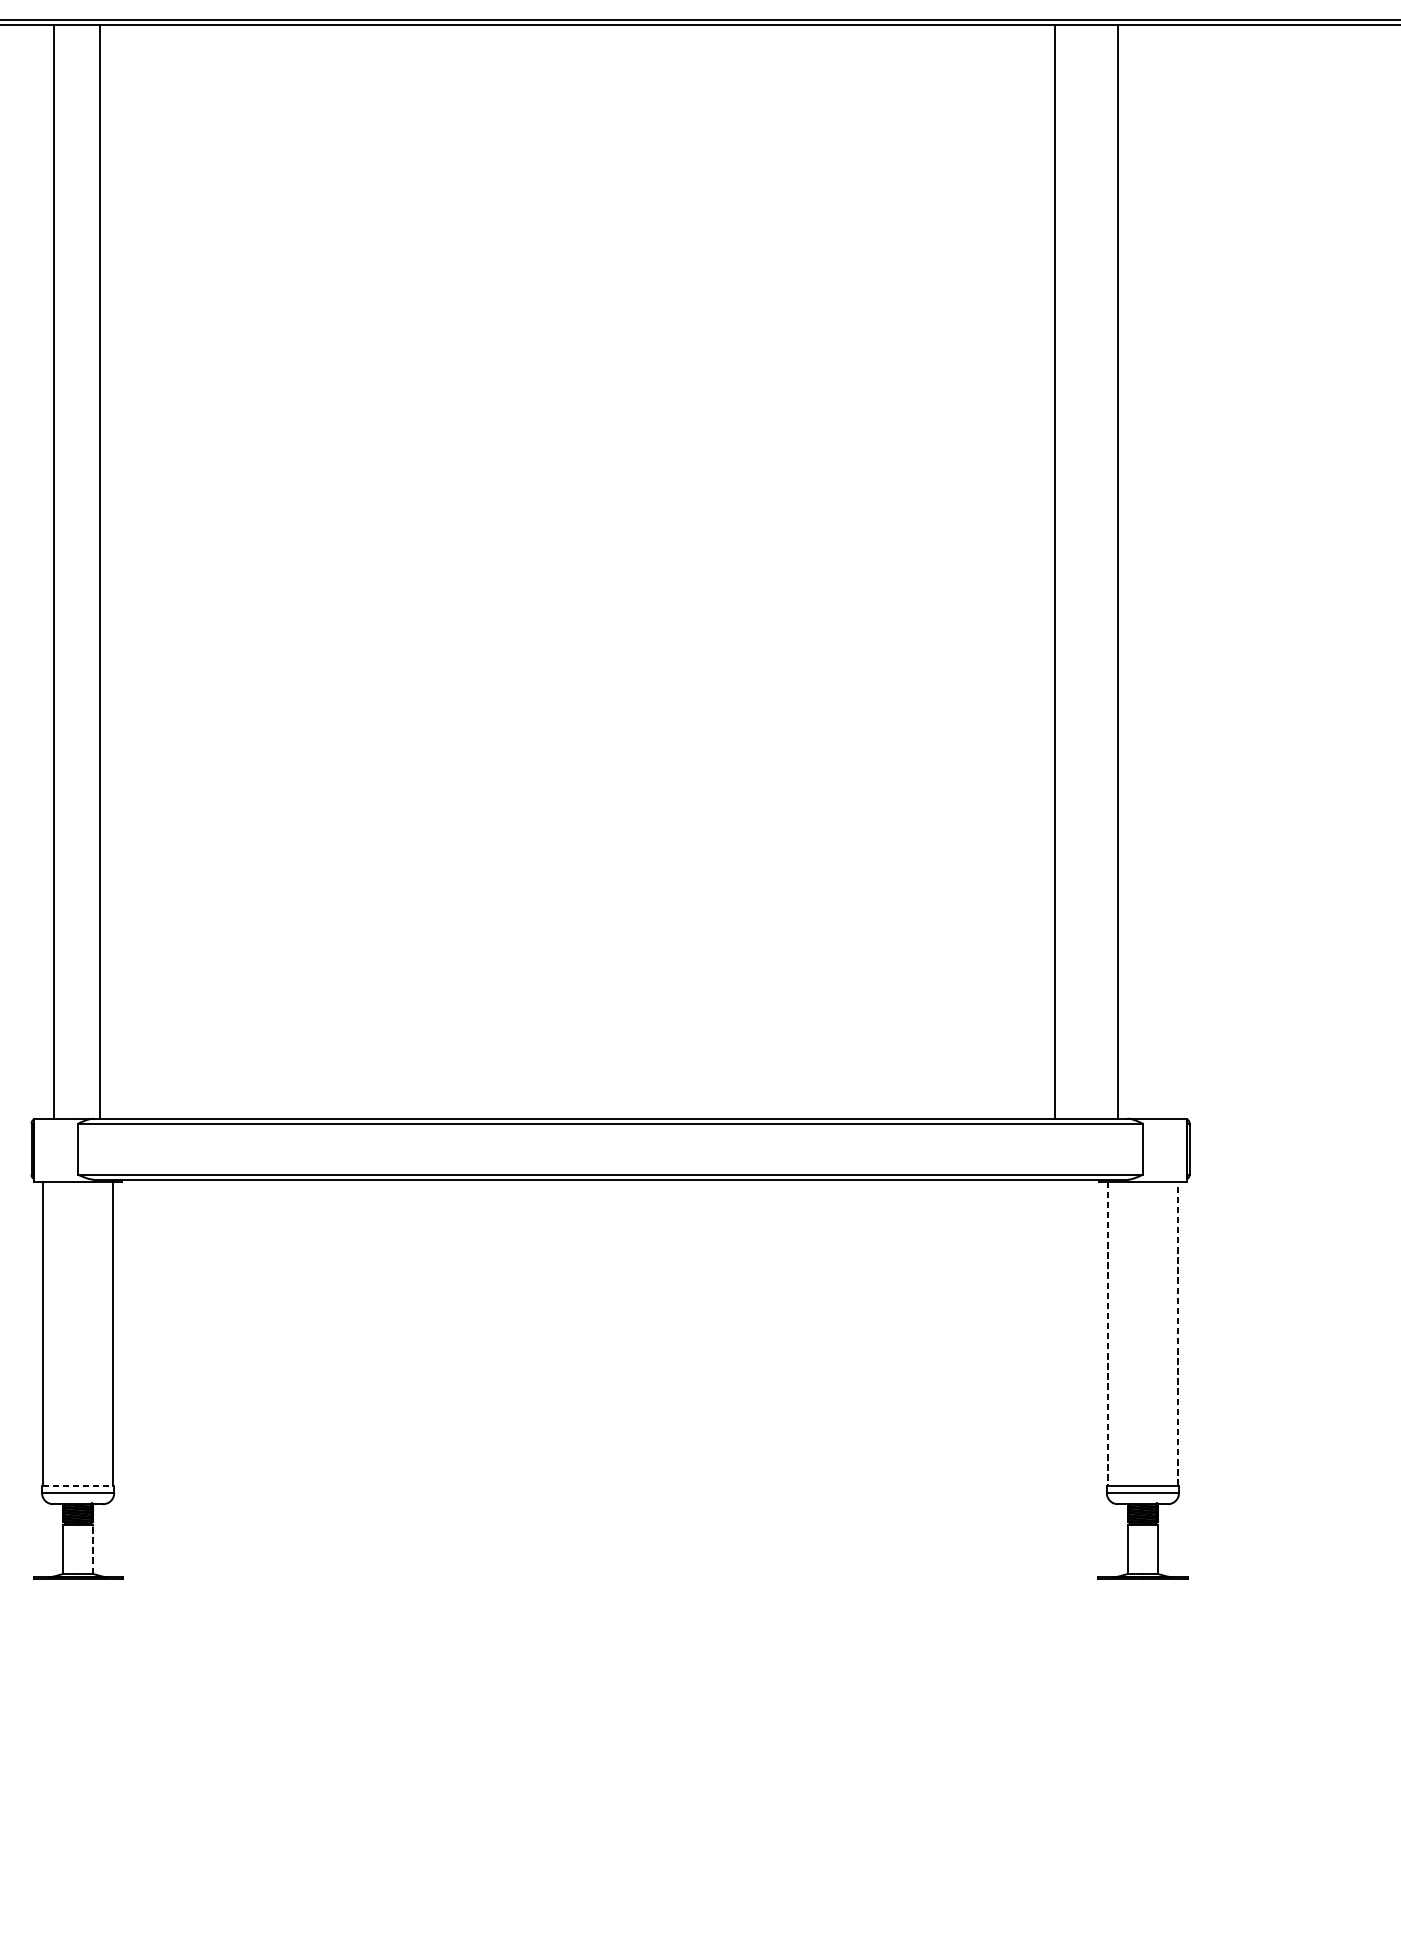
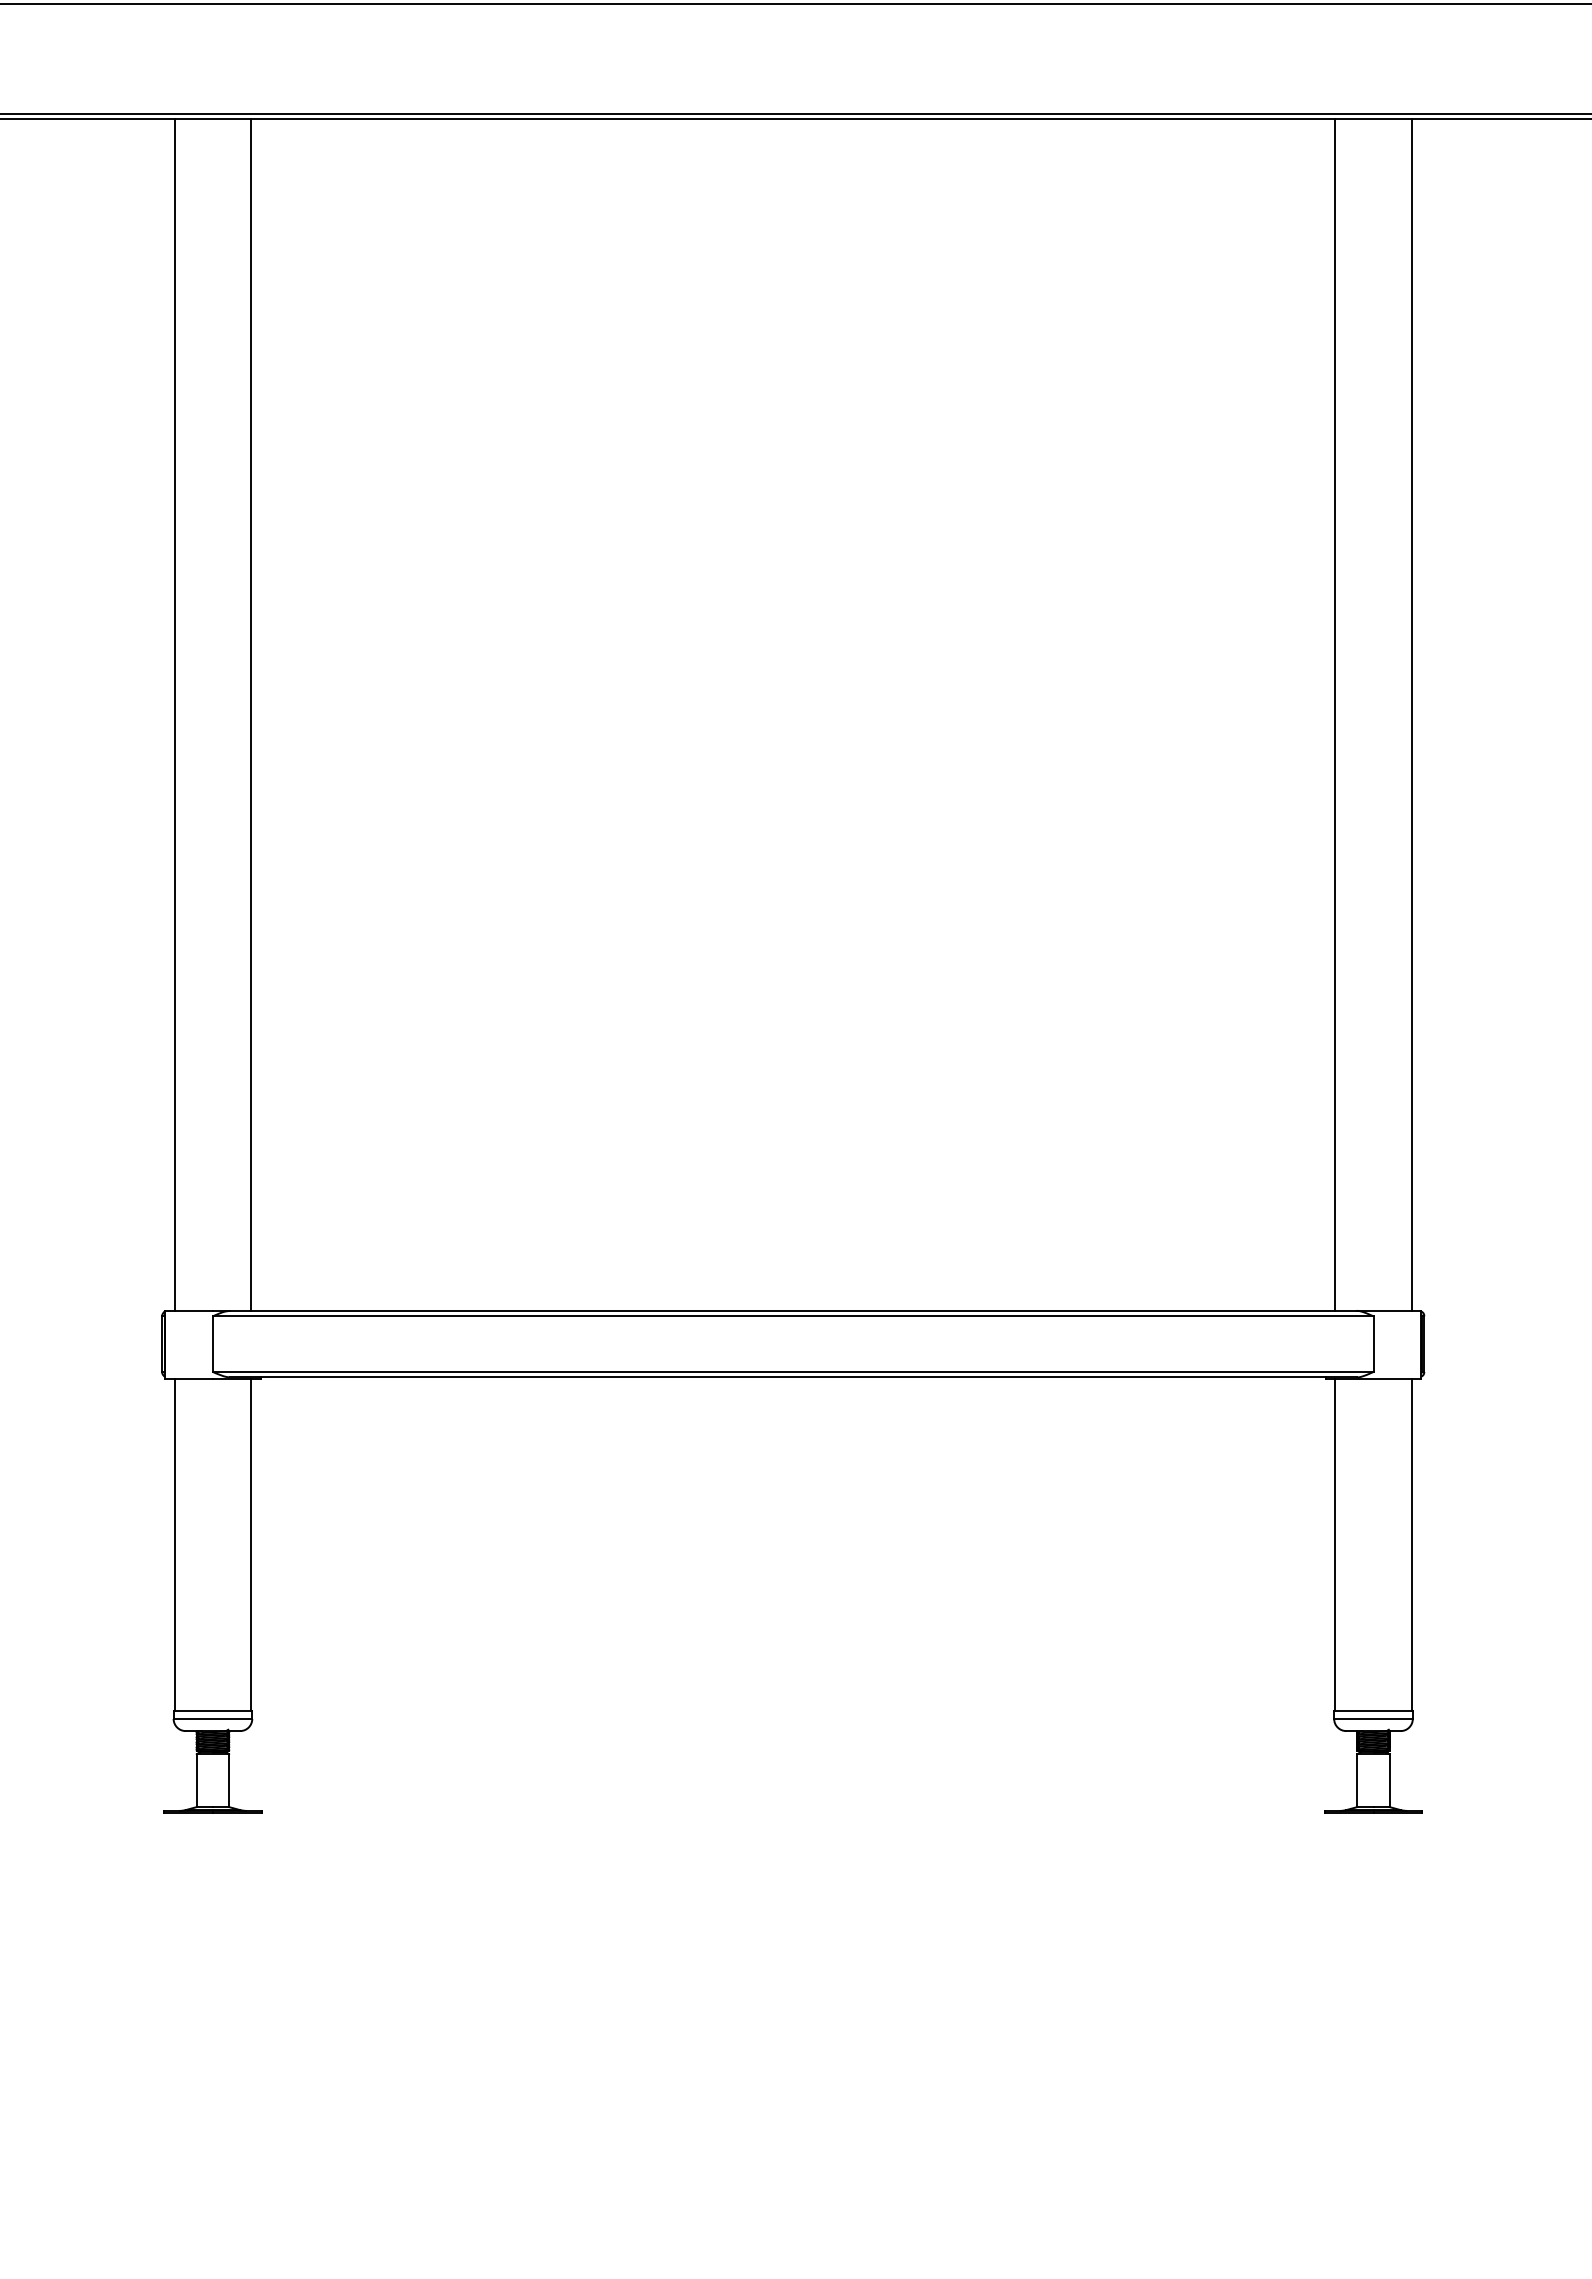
line: (53, 571) -> (251, 714), moved
line: (99, 571) -> (174, 714), moved
line: (1054, 571) -> (1335, 714), moved
line: (1118, 571) -> (1412, 714), moved
line: (1108, 1333) -> (1335, 1545), dashed -> solid
line: (1178, 1333) -> (1412, 1545), dashed -> solid
line: (78, 1485) -> (213, 1710), dashed -> solid
line: (93, 1549) -> (229, 1780), dashed -> solid

